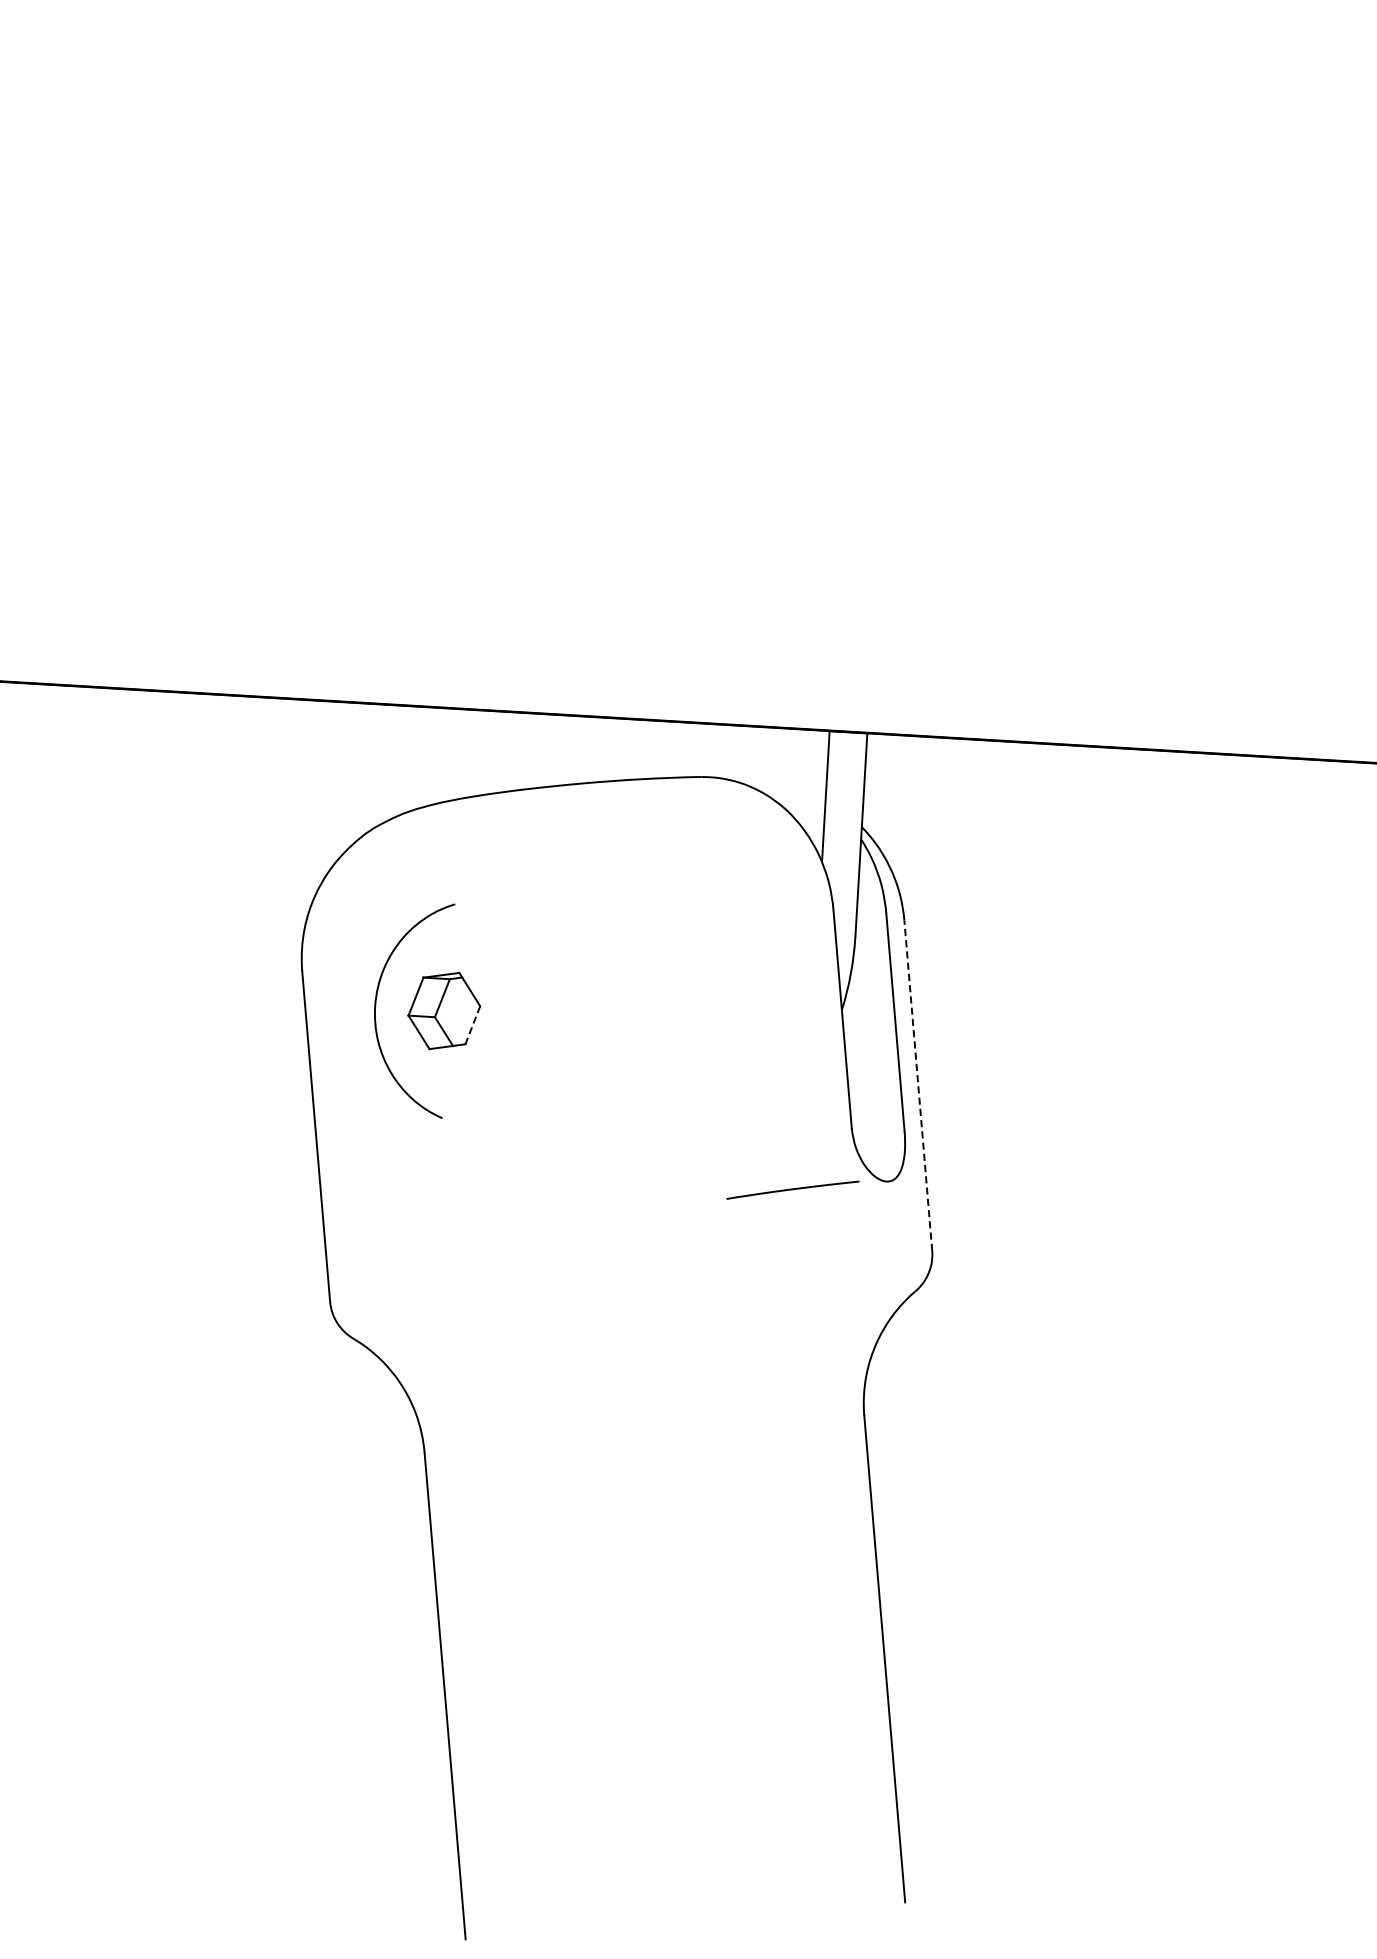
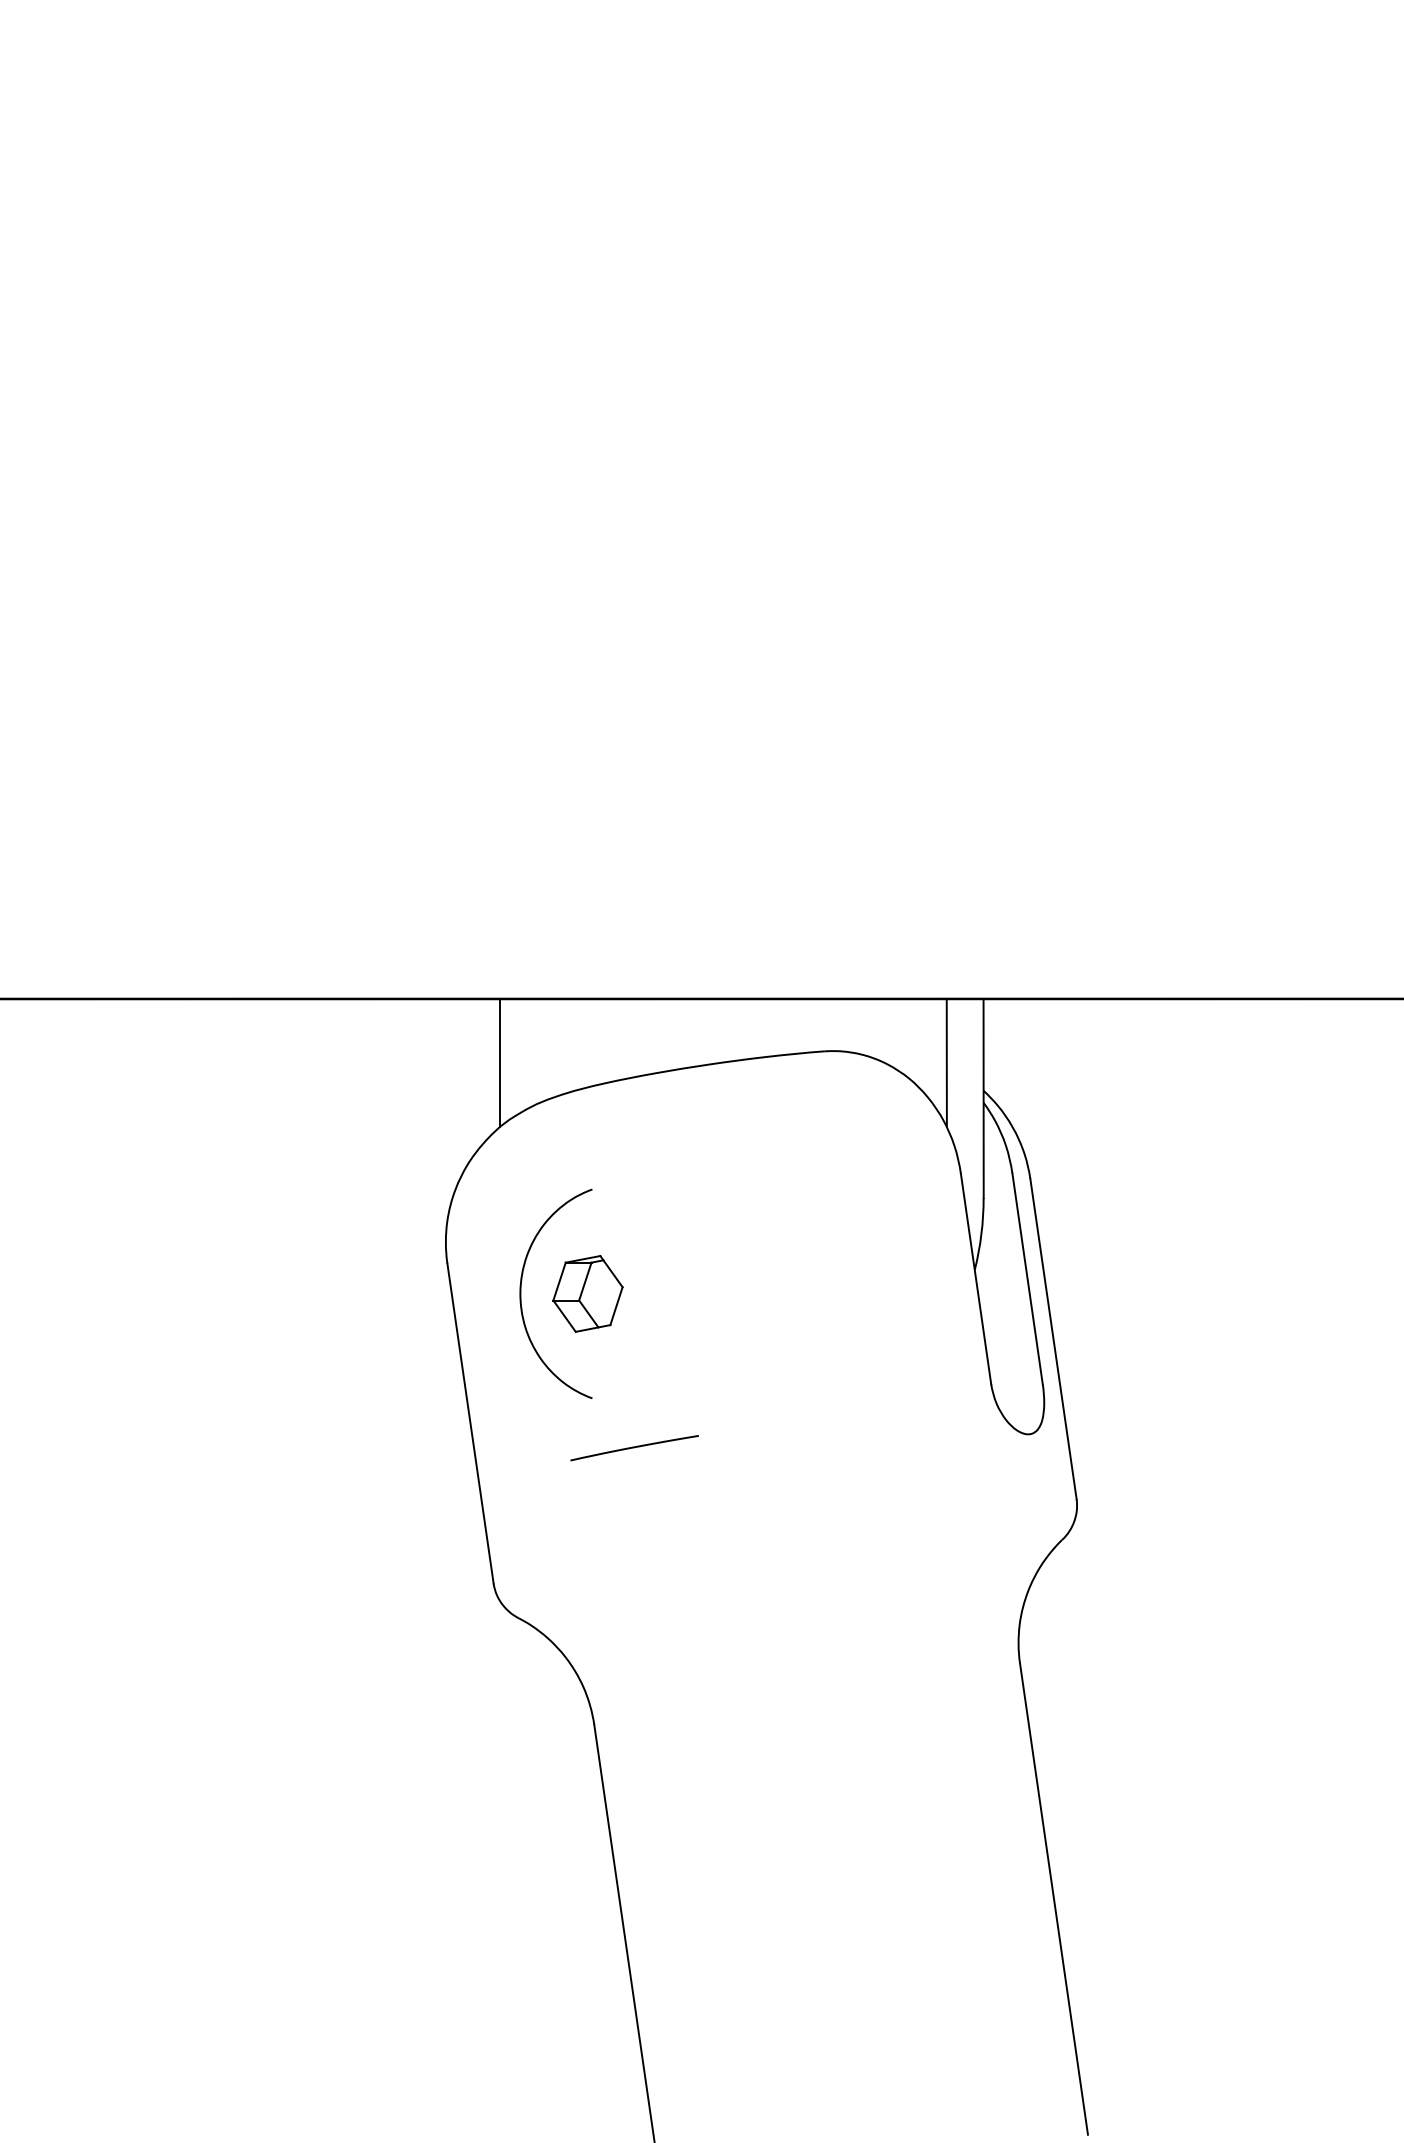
line: (368, 769) -> (500, 1063), added
line: (472, 1025) -> (616, 1306), dashed -> solid
line: (918, 1085) -> (1053, 1339), dashed -> solid
curve: (792, 1190) -> (634, 1448), moved

